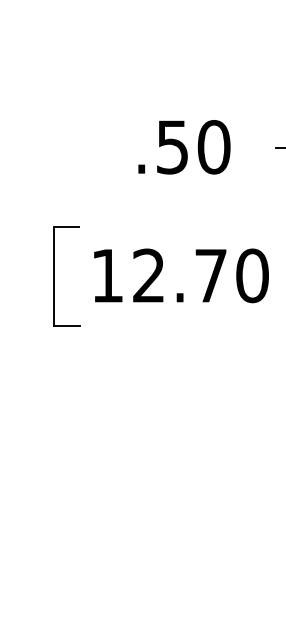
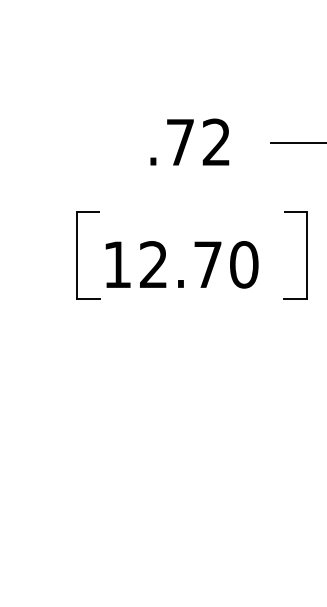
text: (193, 147) -> (198, 142), .50 -> .72
text: (180, 275) -> (181, 264), moved

